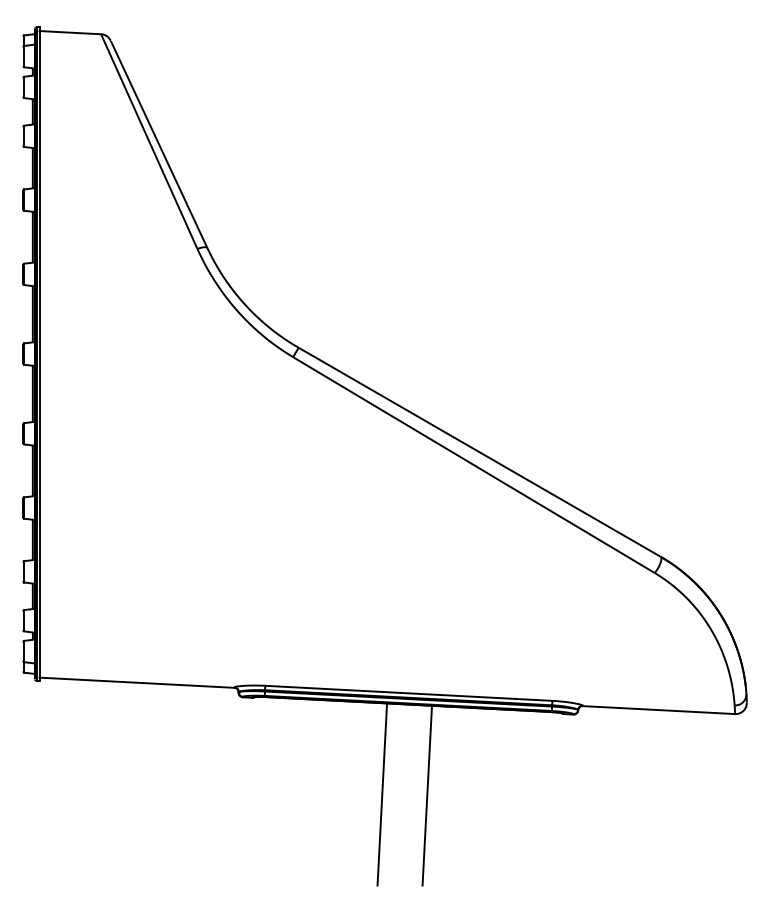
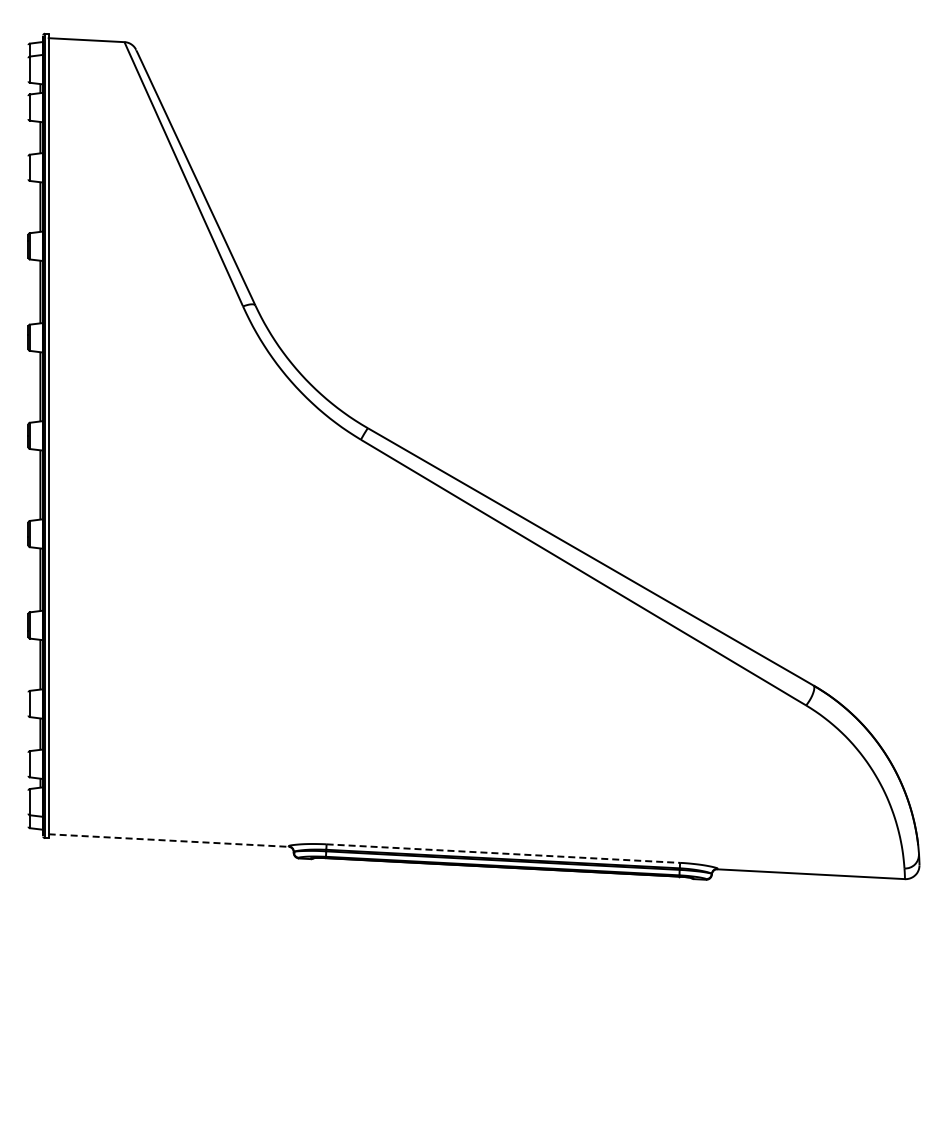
line: (137, 682) -> (169, 840), solid -> dashed
line: (408, 693) -> (503, 853), solid -> dashed
line: (382, 794) -> (470, 978), removed
line: (426, 795) -> (525, 979), removed

